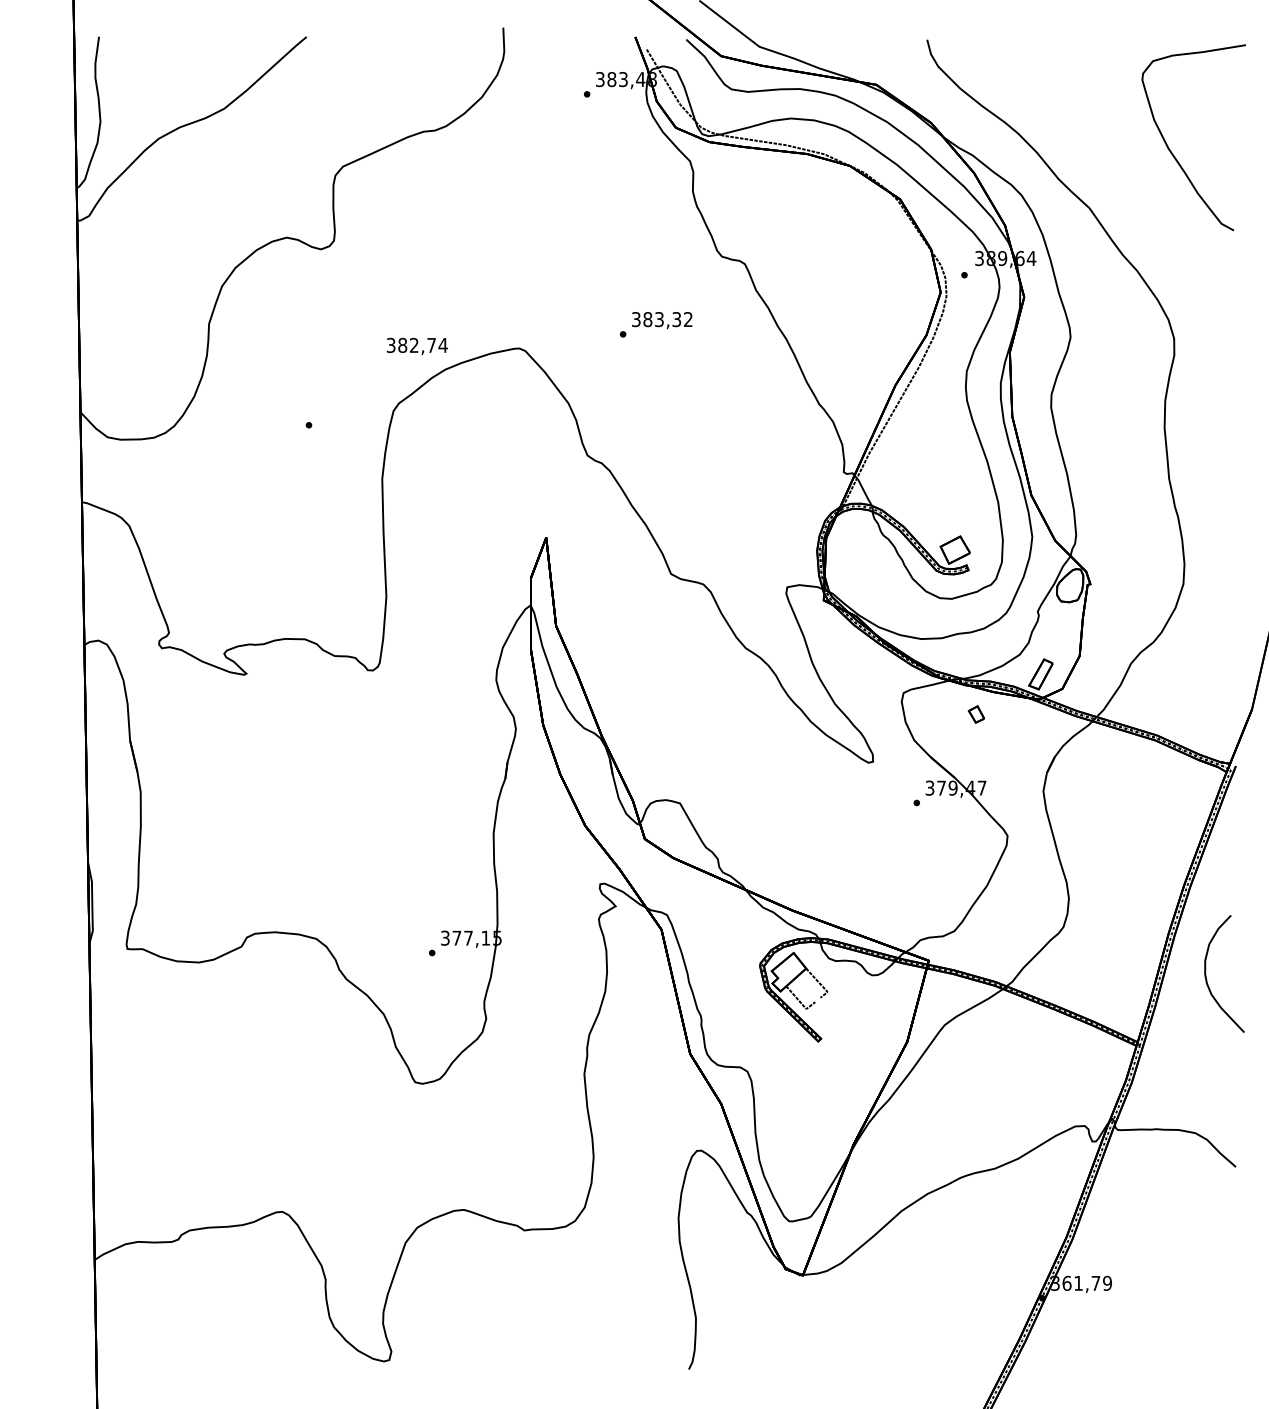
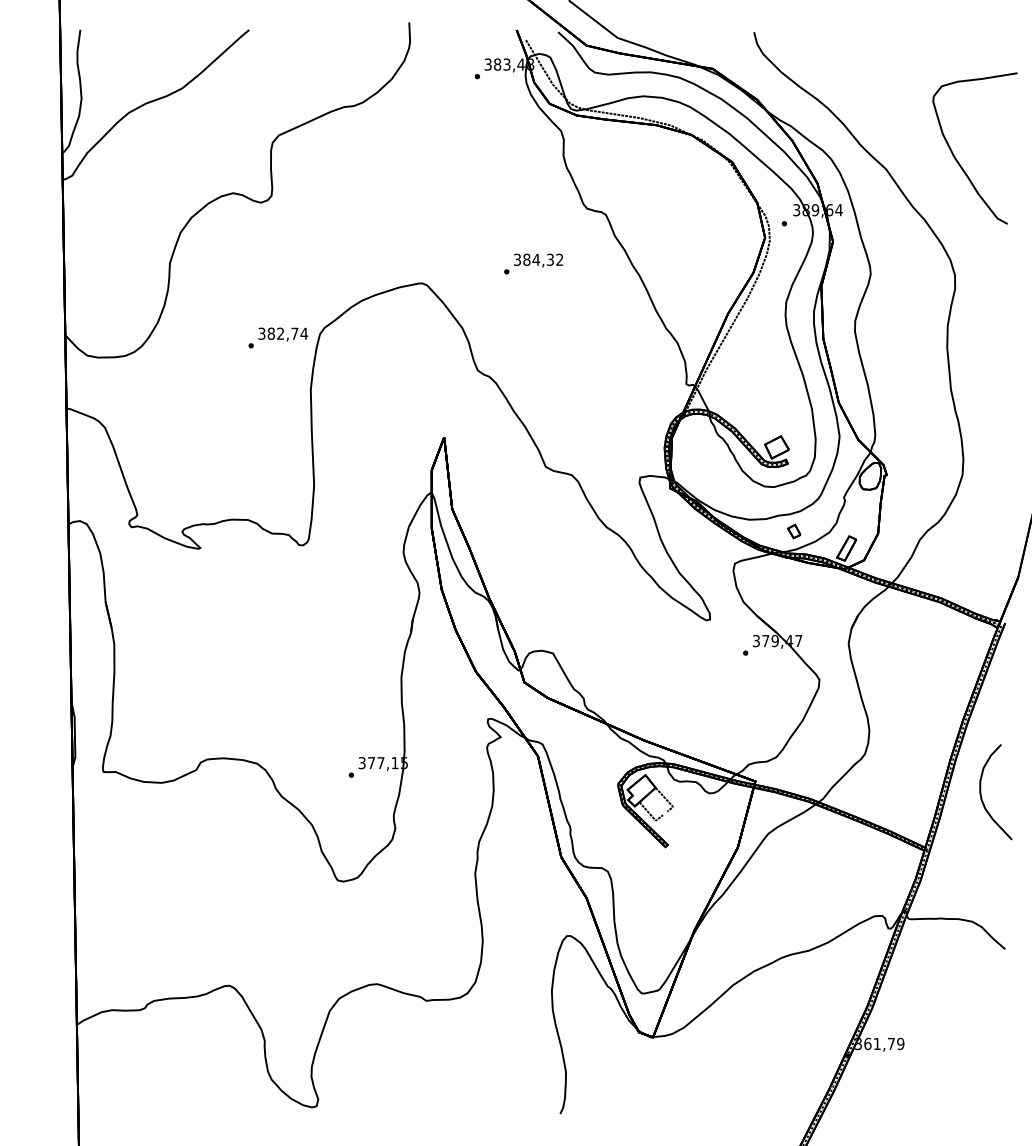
curve: (1172, 152) -> (957, 160), moved
text: (659, 319) -> (536, 259), 383,32 -> 384,32
text: (416, 346) -> (282, 334), moved
part: (975, 714) -> (793, 531), moved

